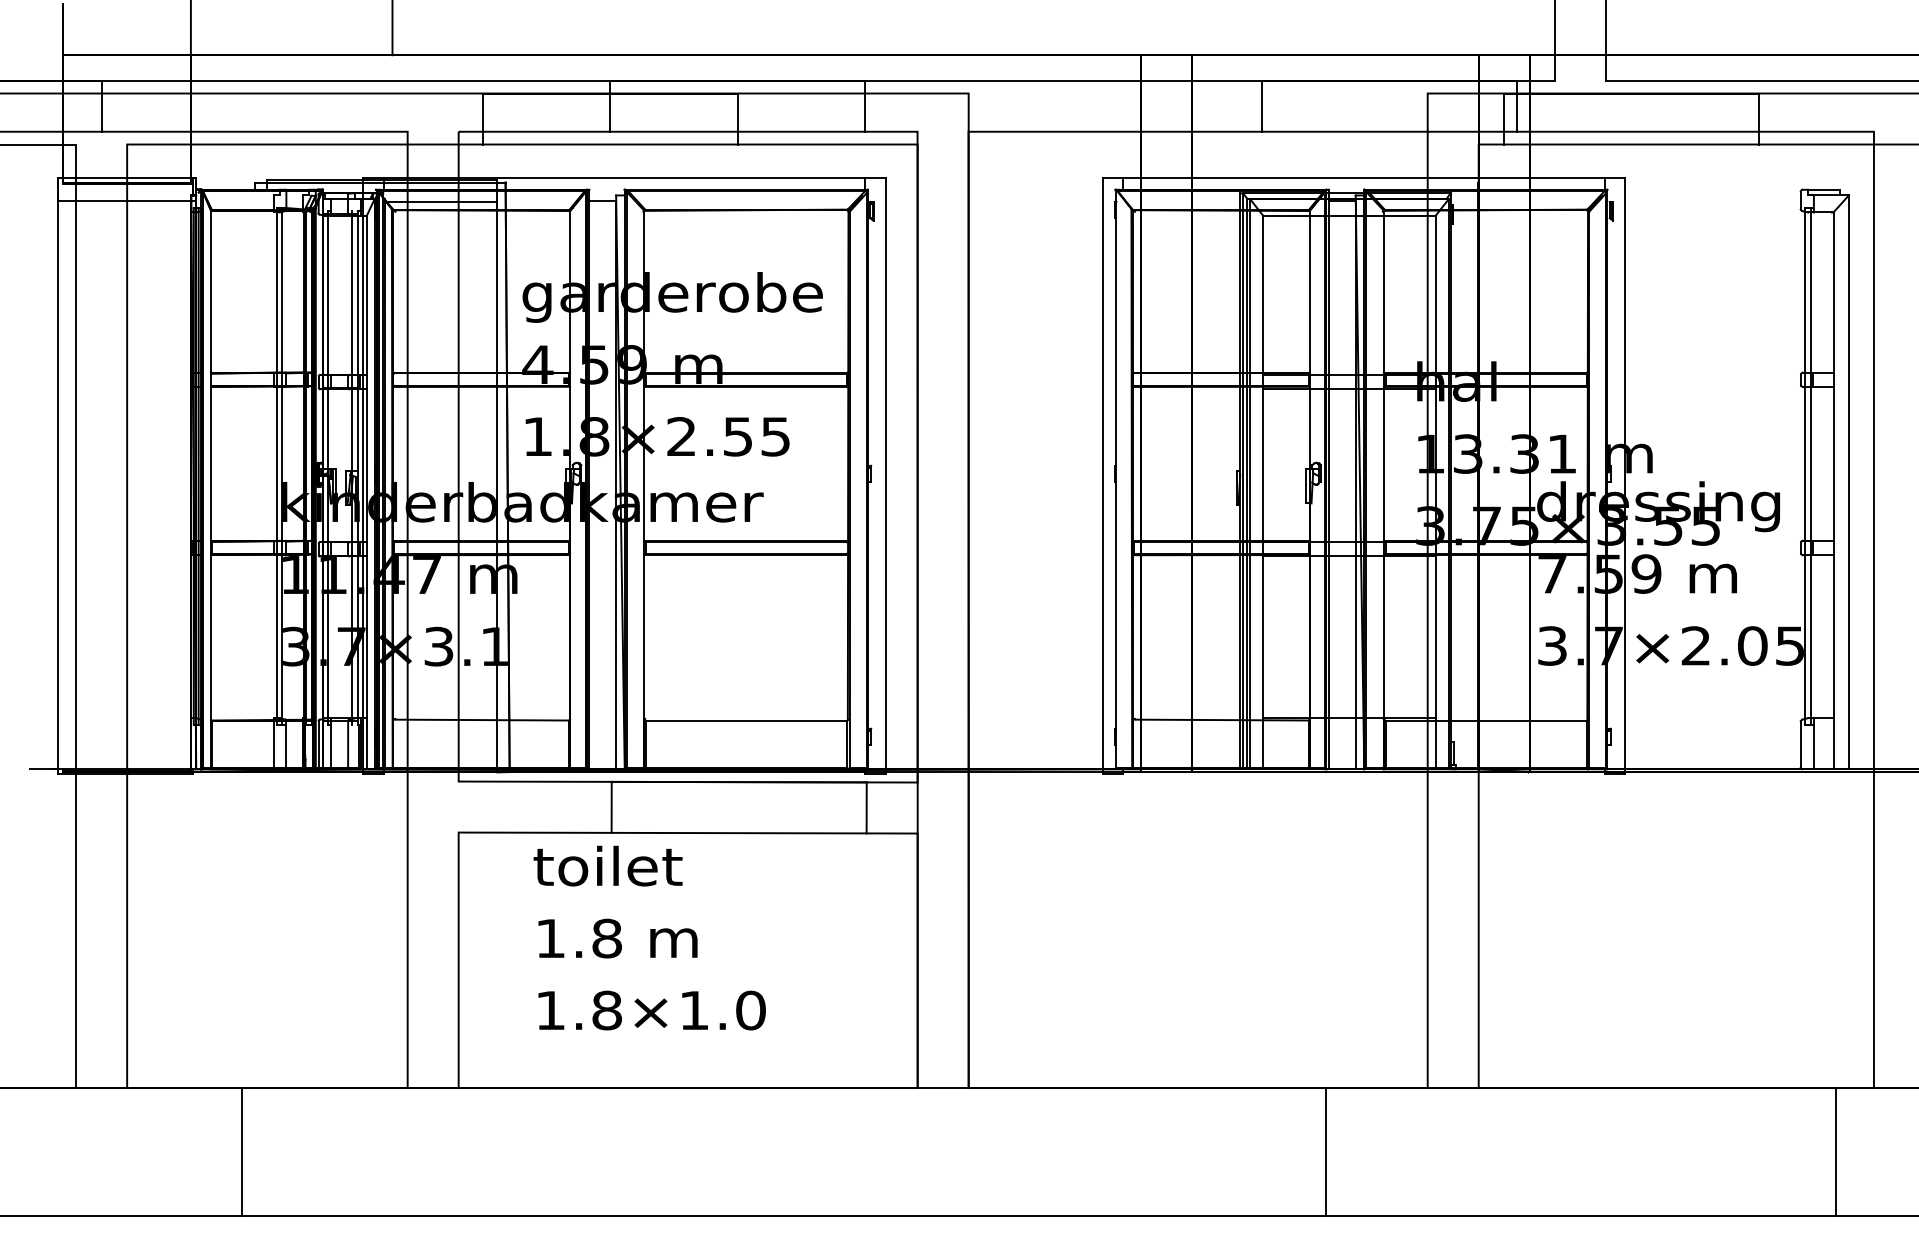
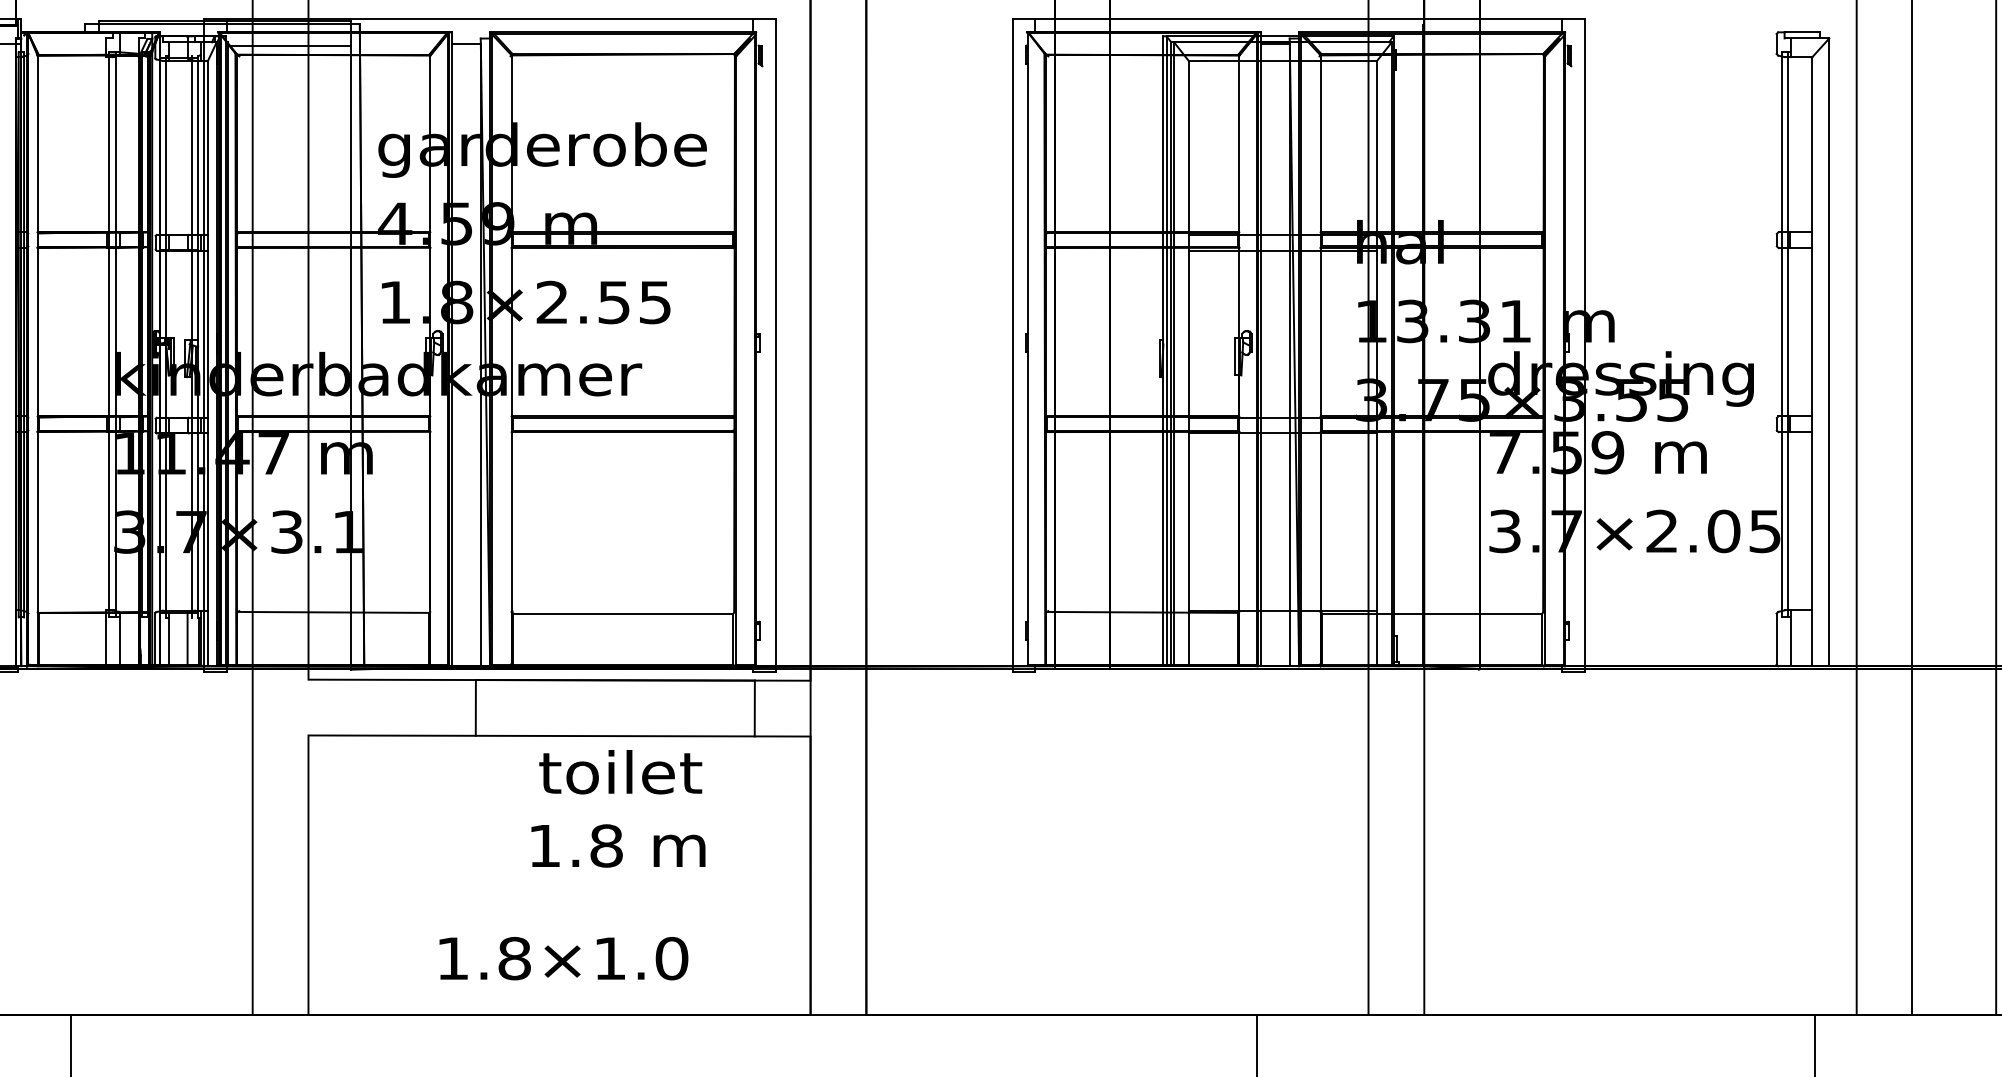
text: (607, 865) -> (620, 771), moved
text: (617, 938) -> (617, 845), moved
text: (651, 1010) -> (563, 958), moved

